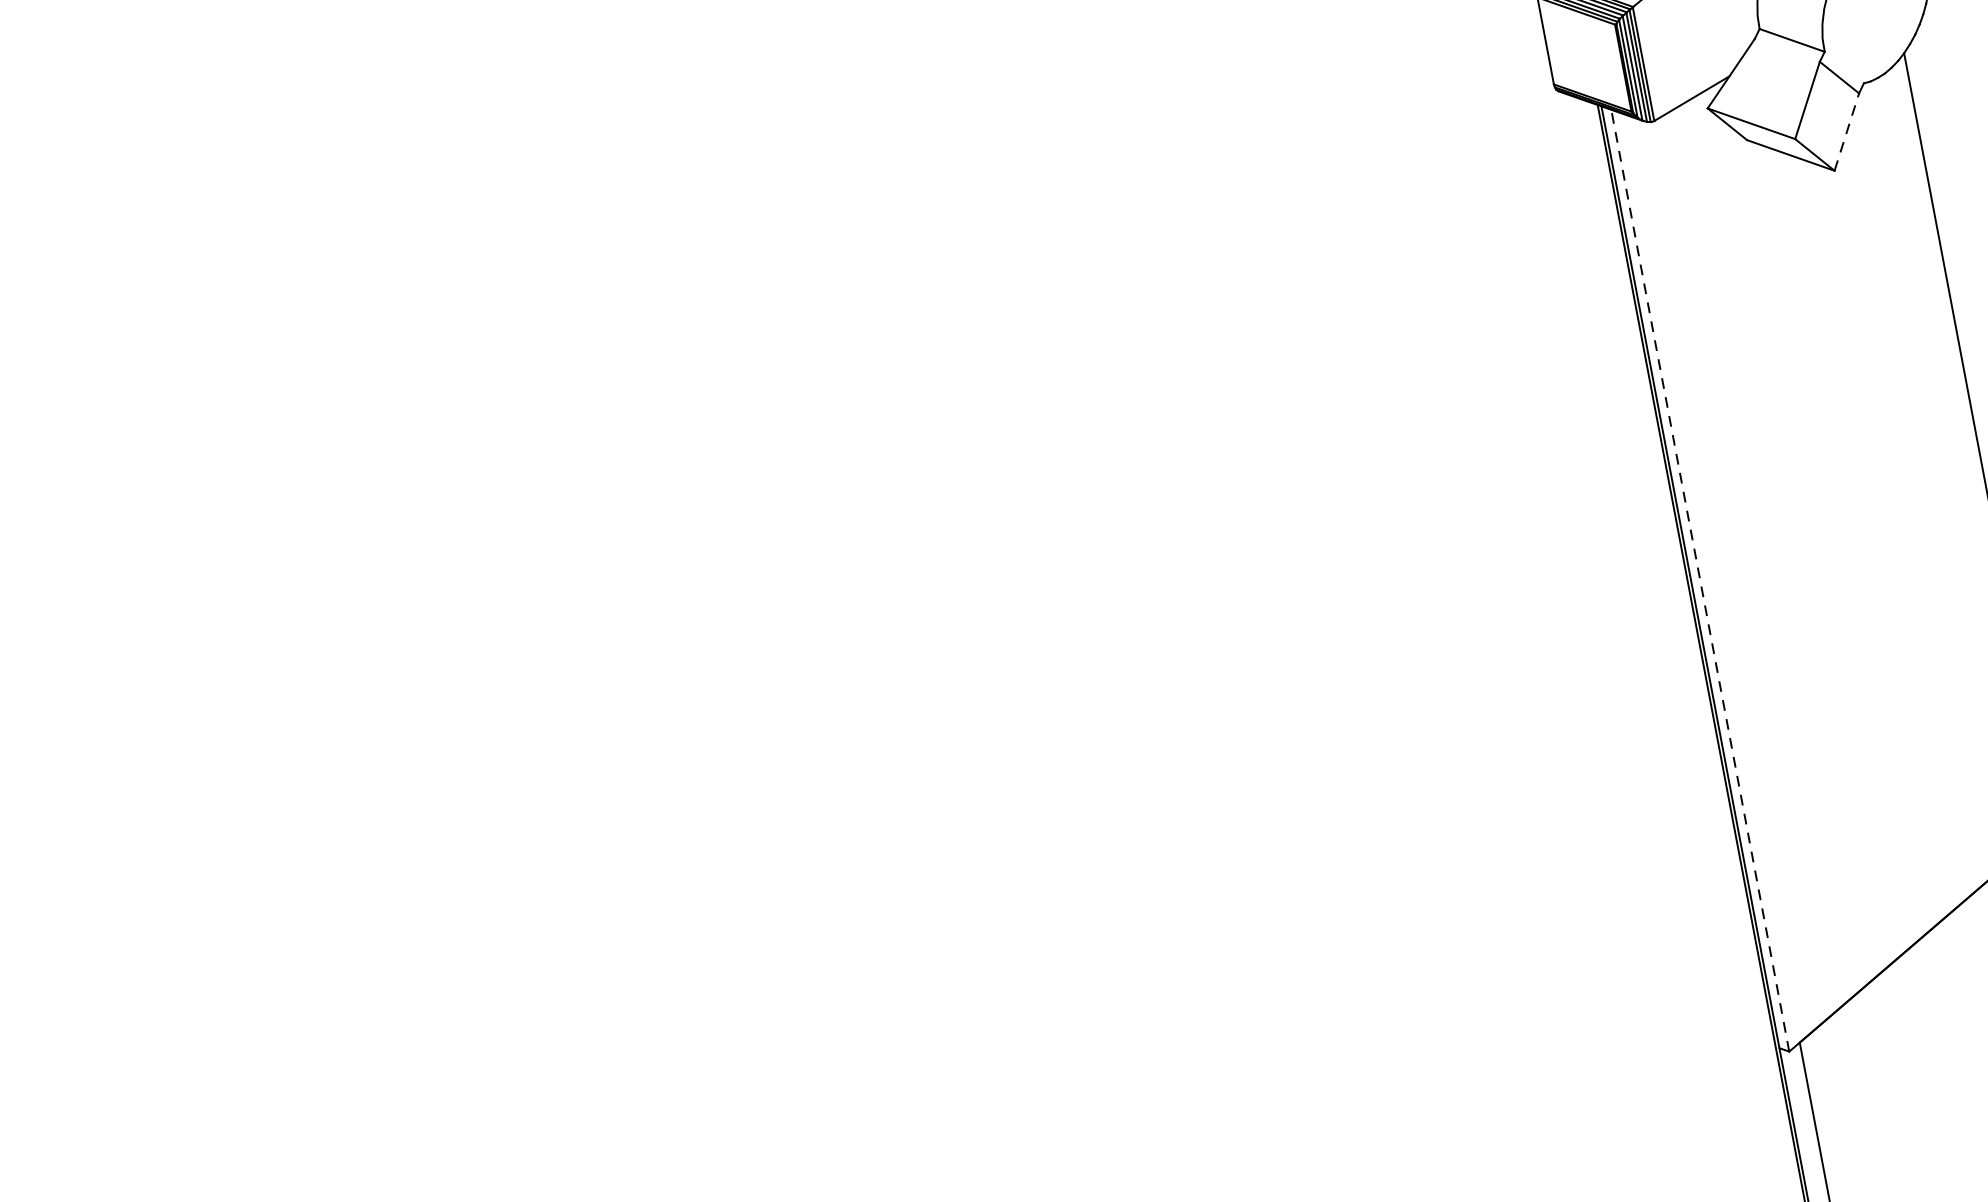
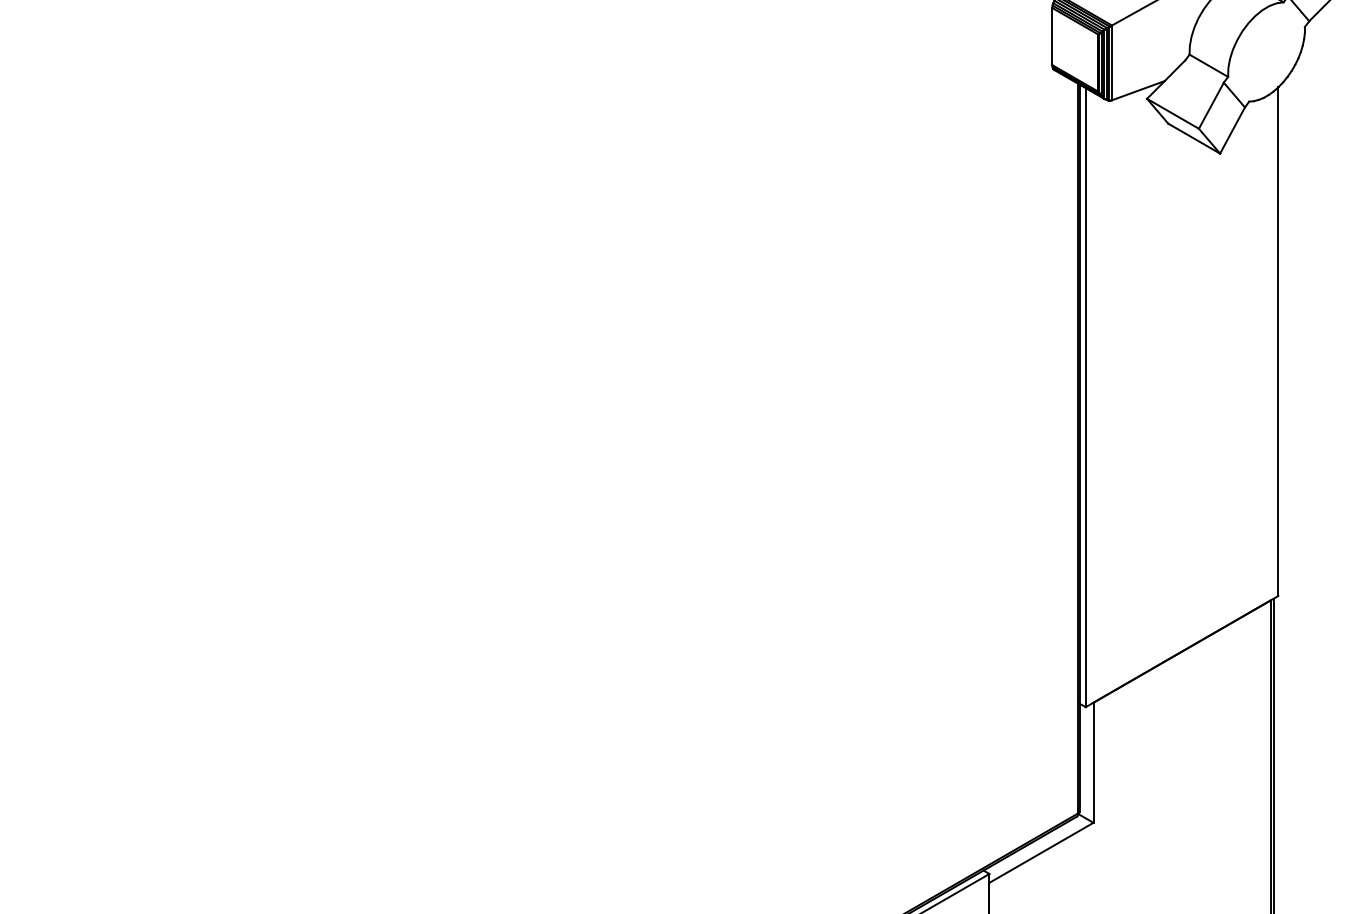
line: (1846, 132) -> (1232, 130), dashed -> solid
line: (1699, 580) -> (1085, 397), dashed -> solid

